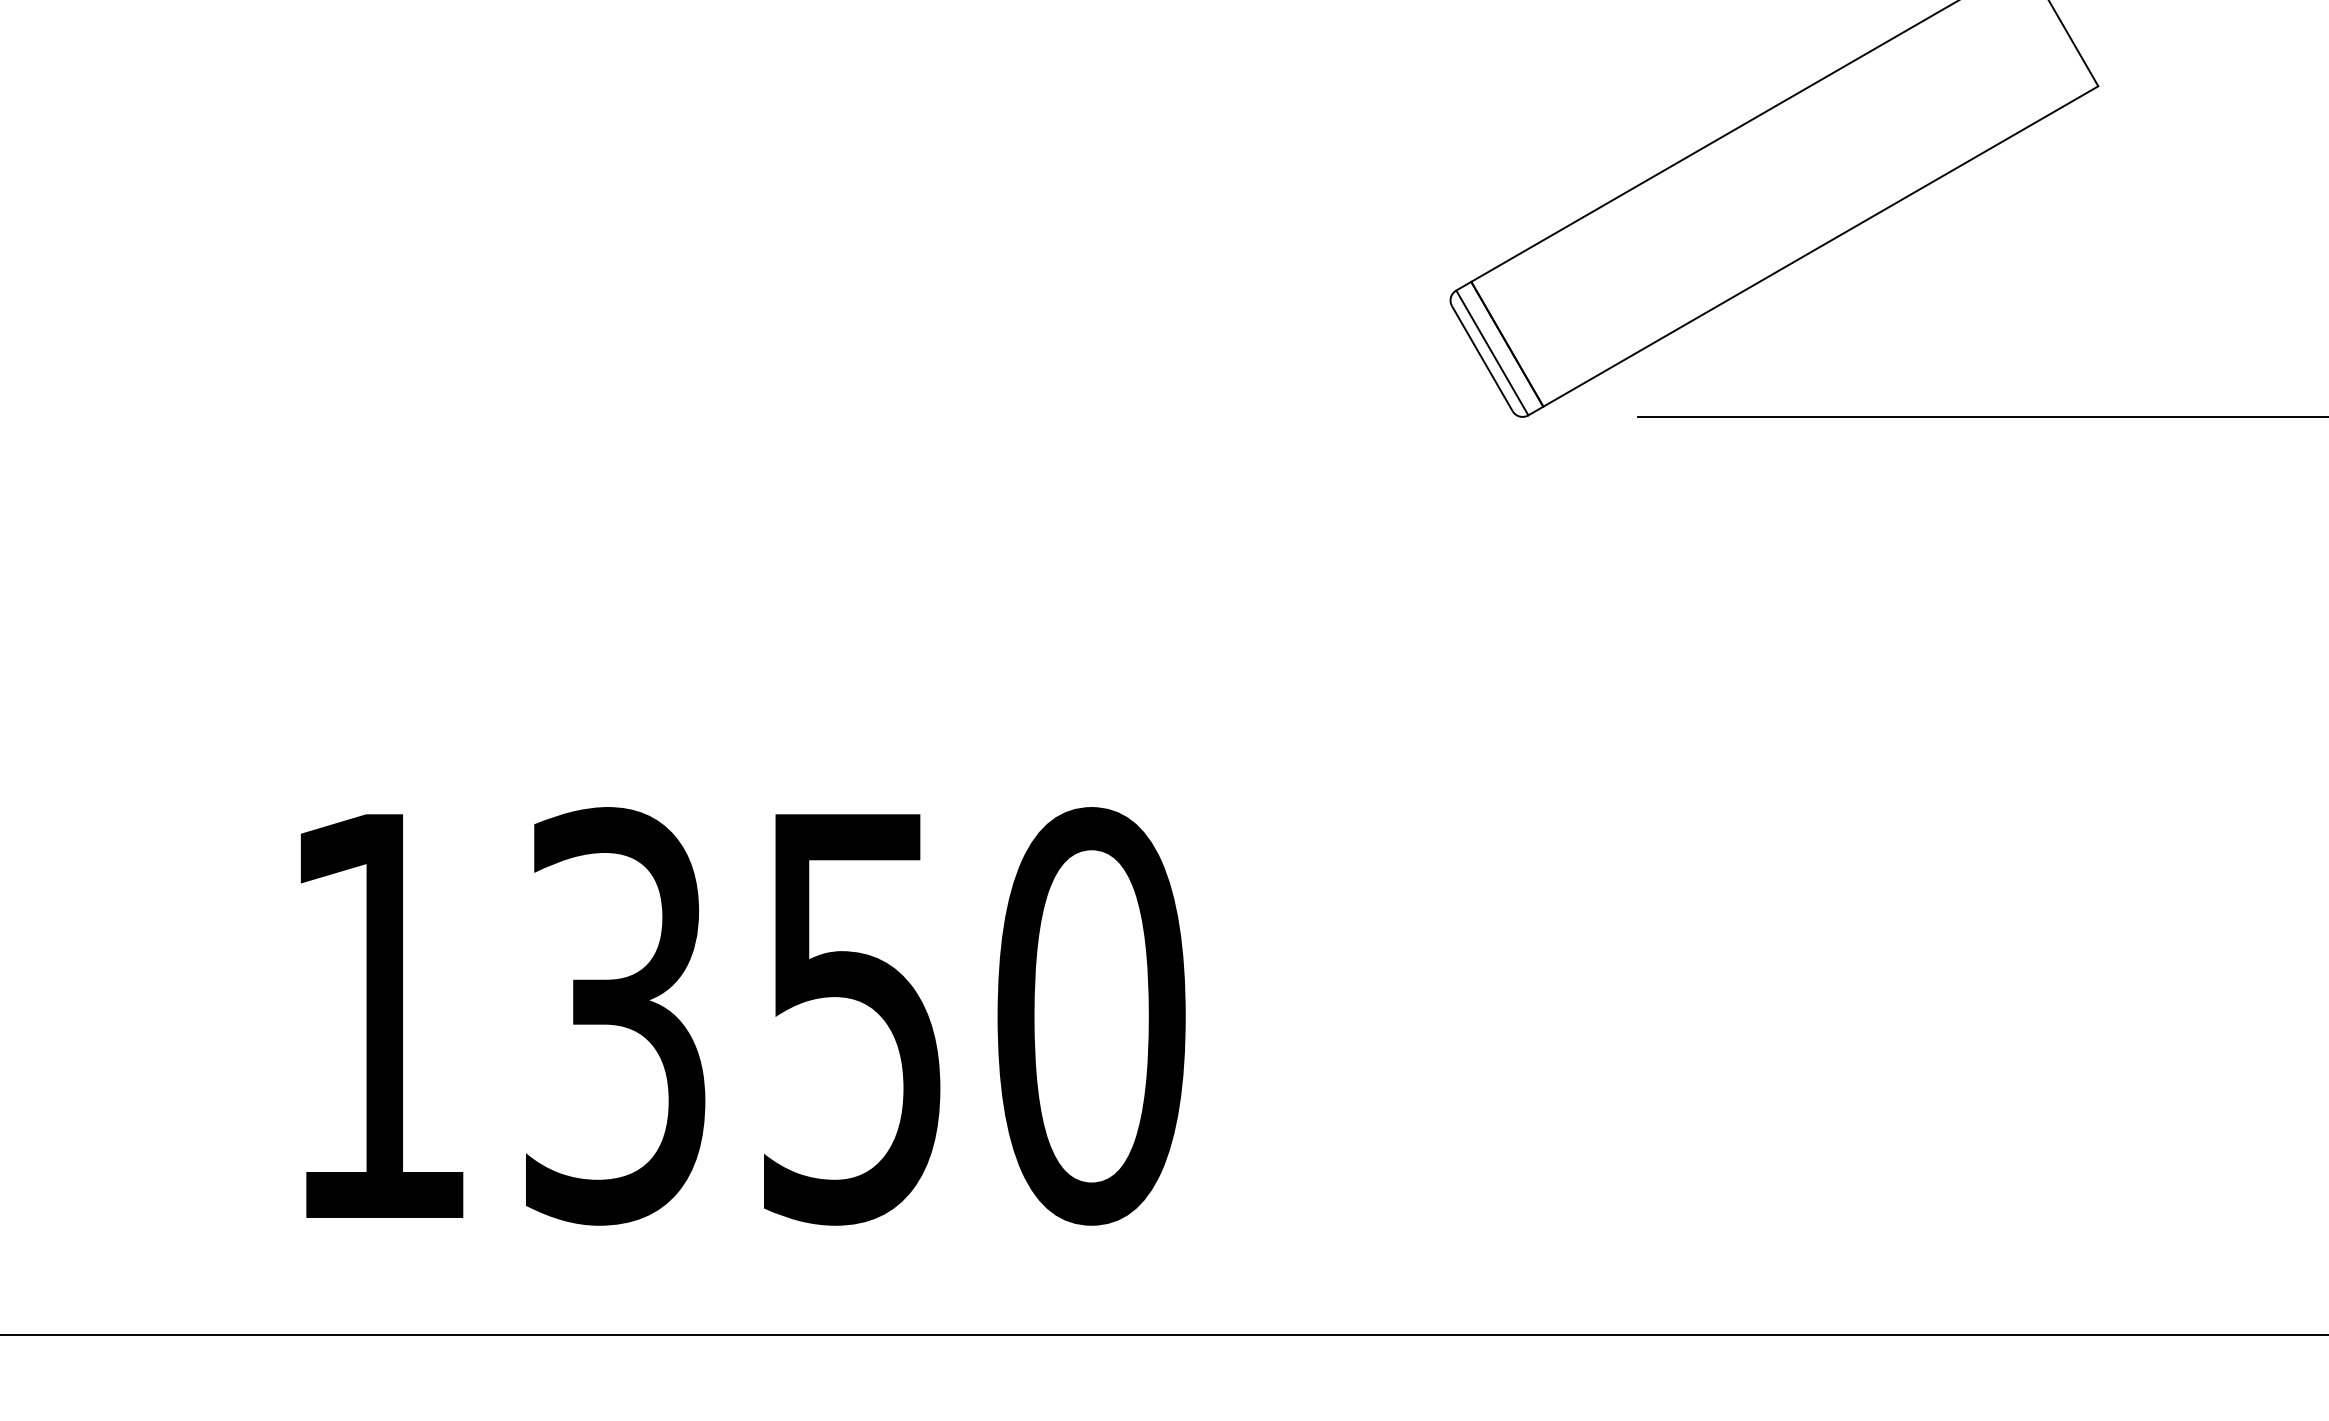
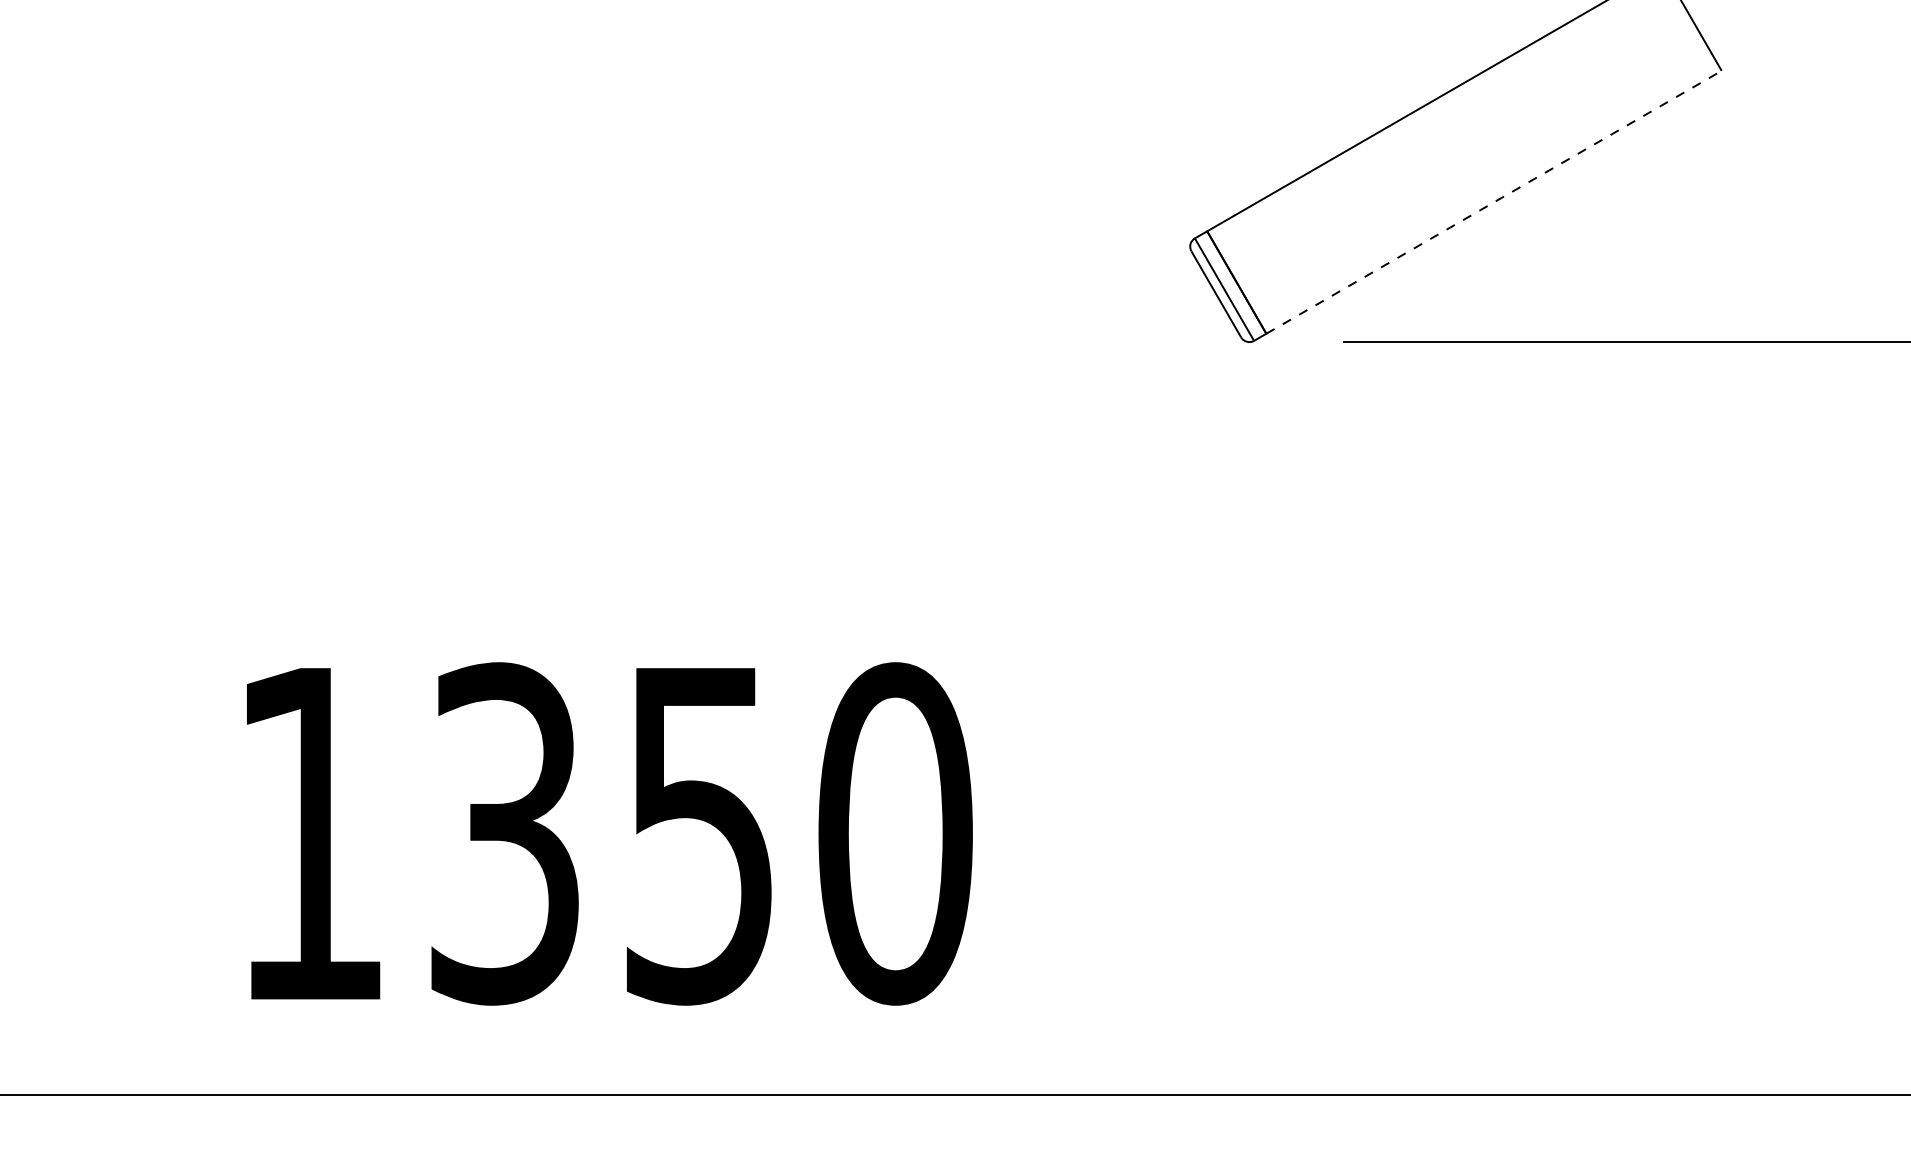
line: (1821, 246) -> (1494, 202), solid -> dashed

